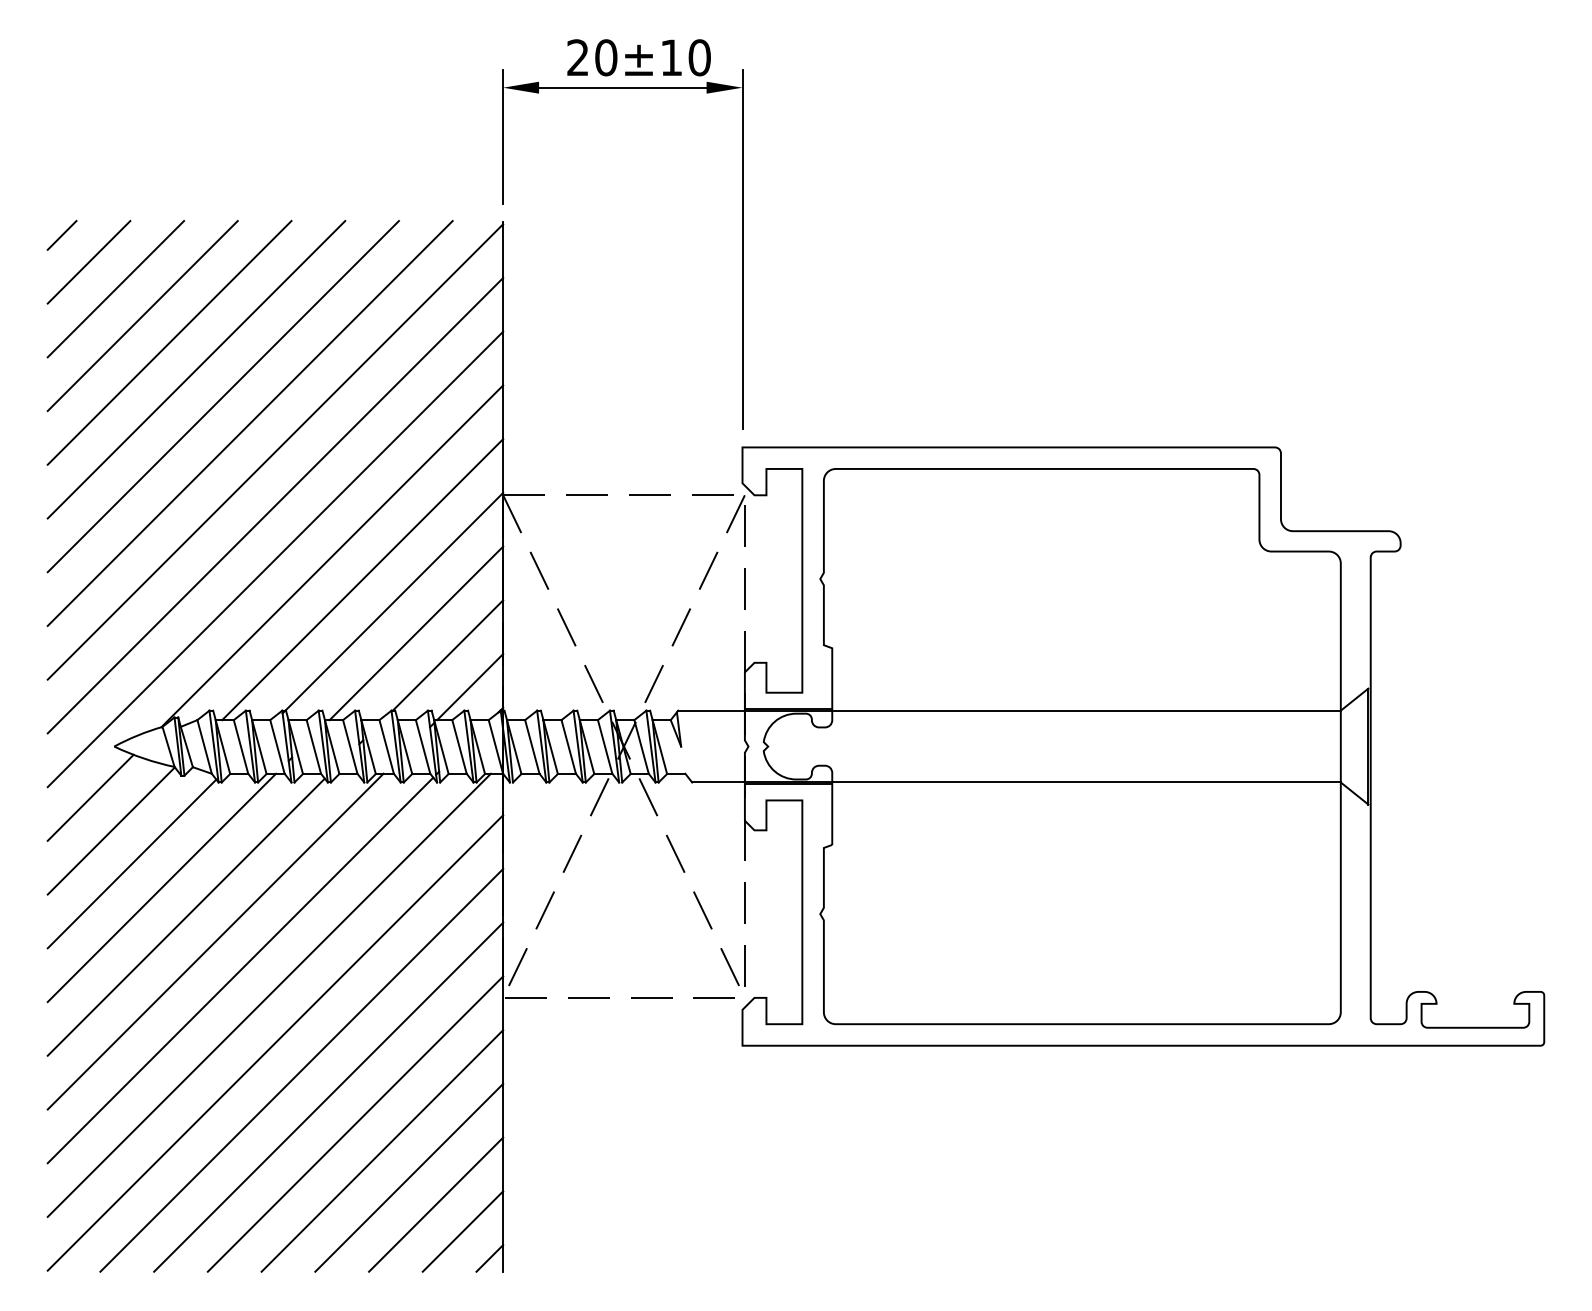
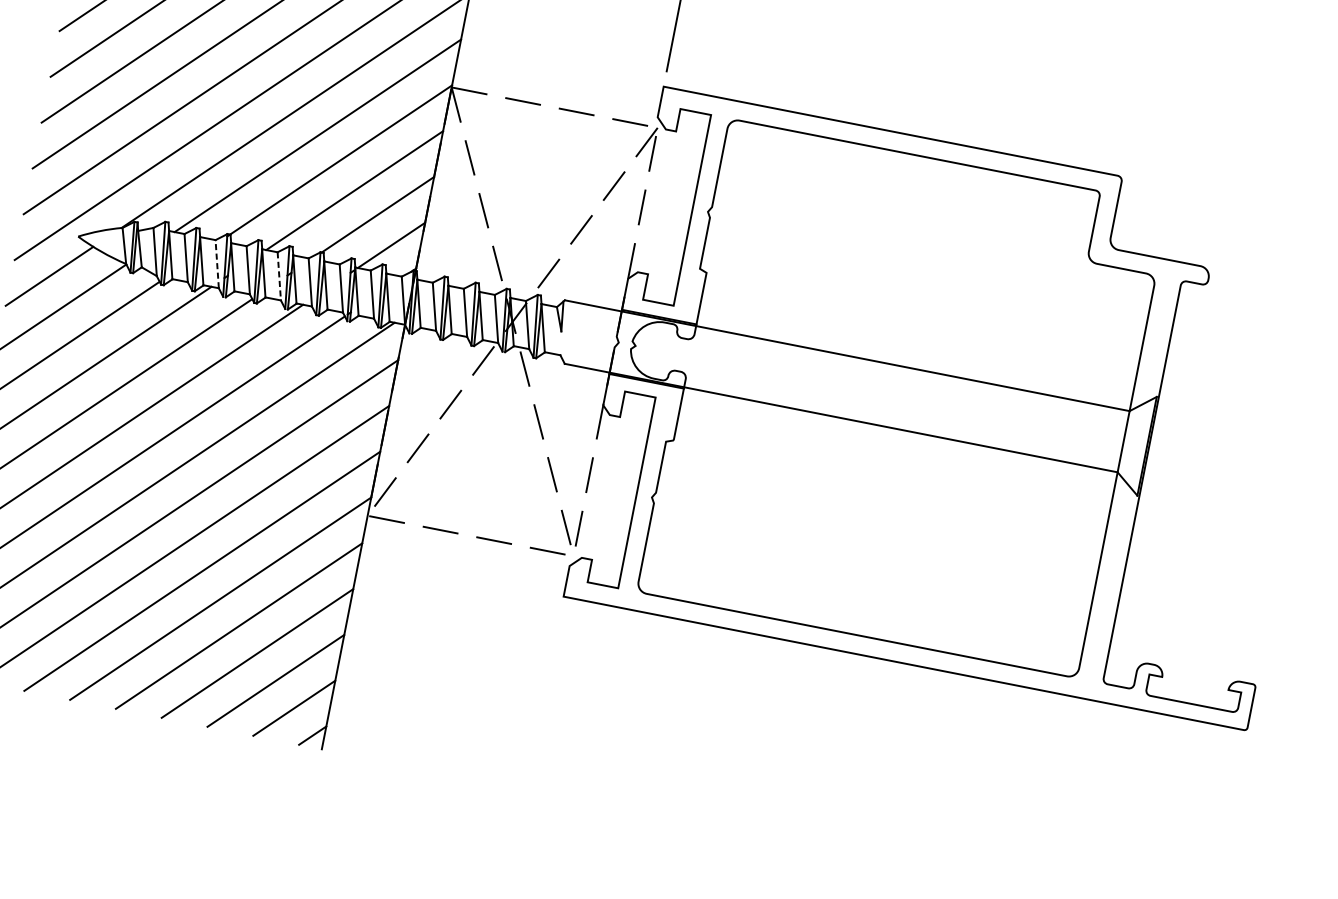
line: (277, 746) -> (217, 263), solid -> dashed
line: (350, 746) -> (279, 276), solid -> dashed

